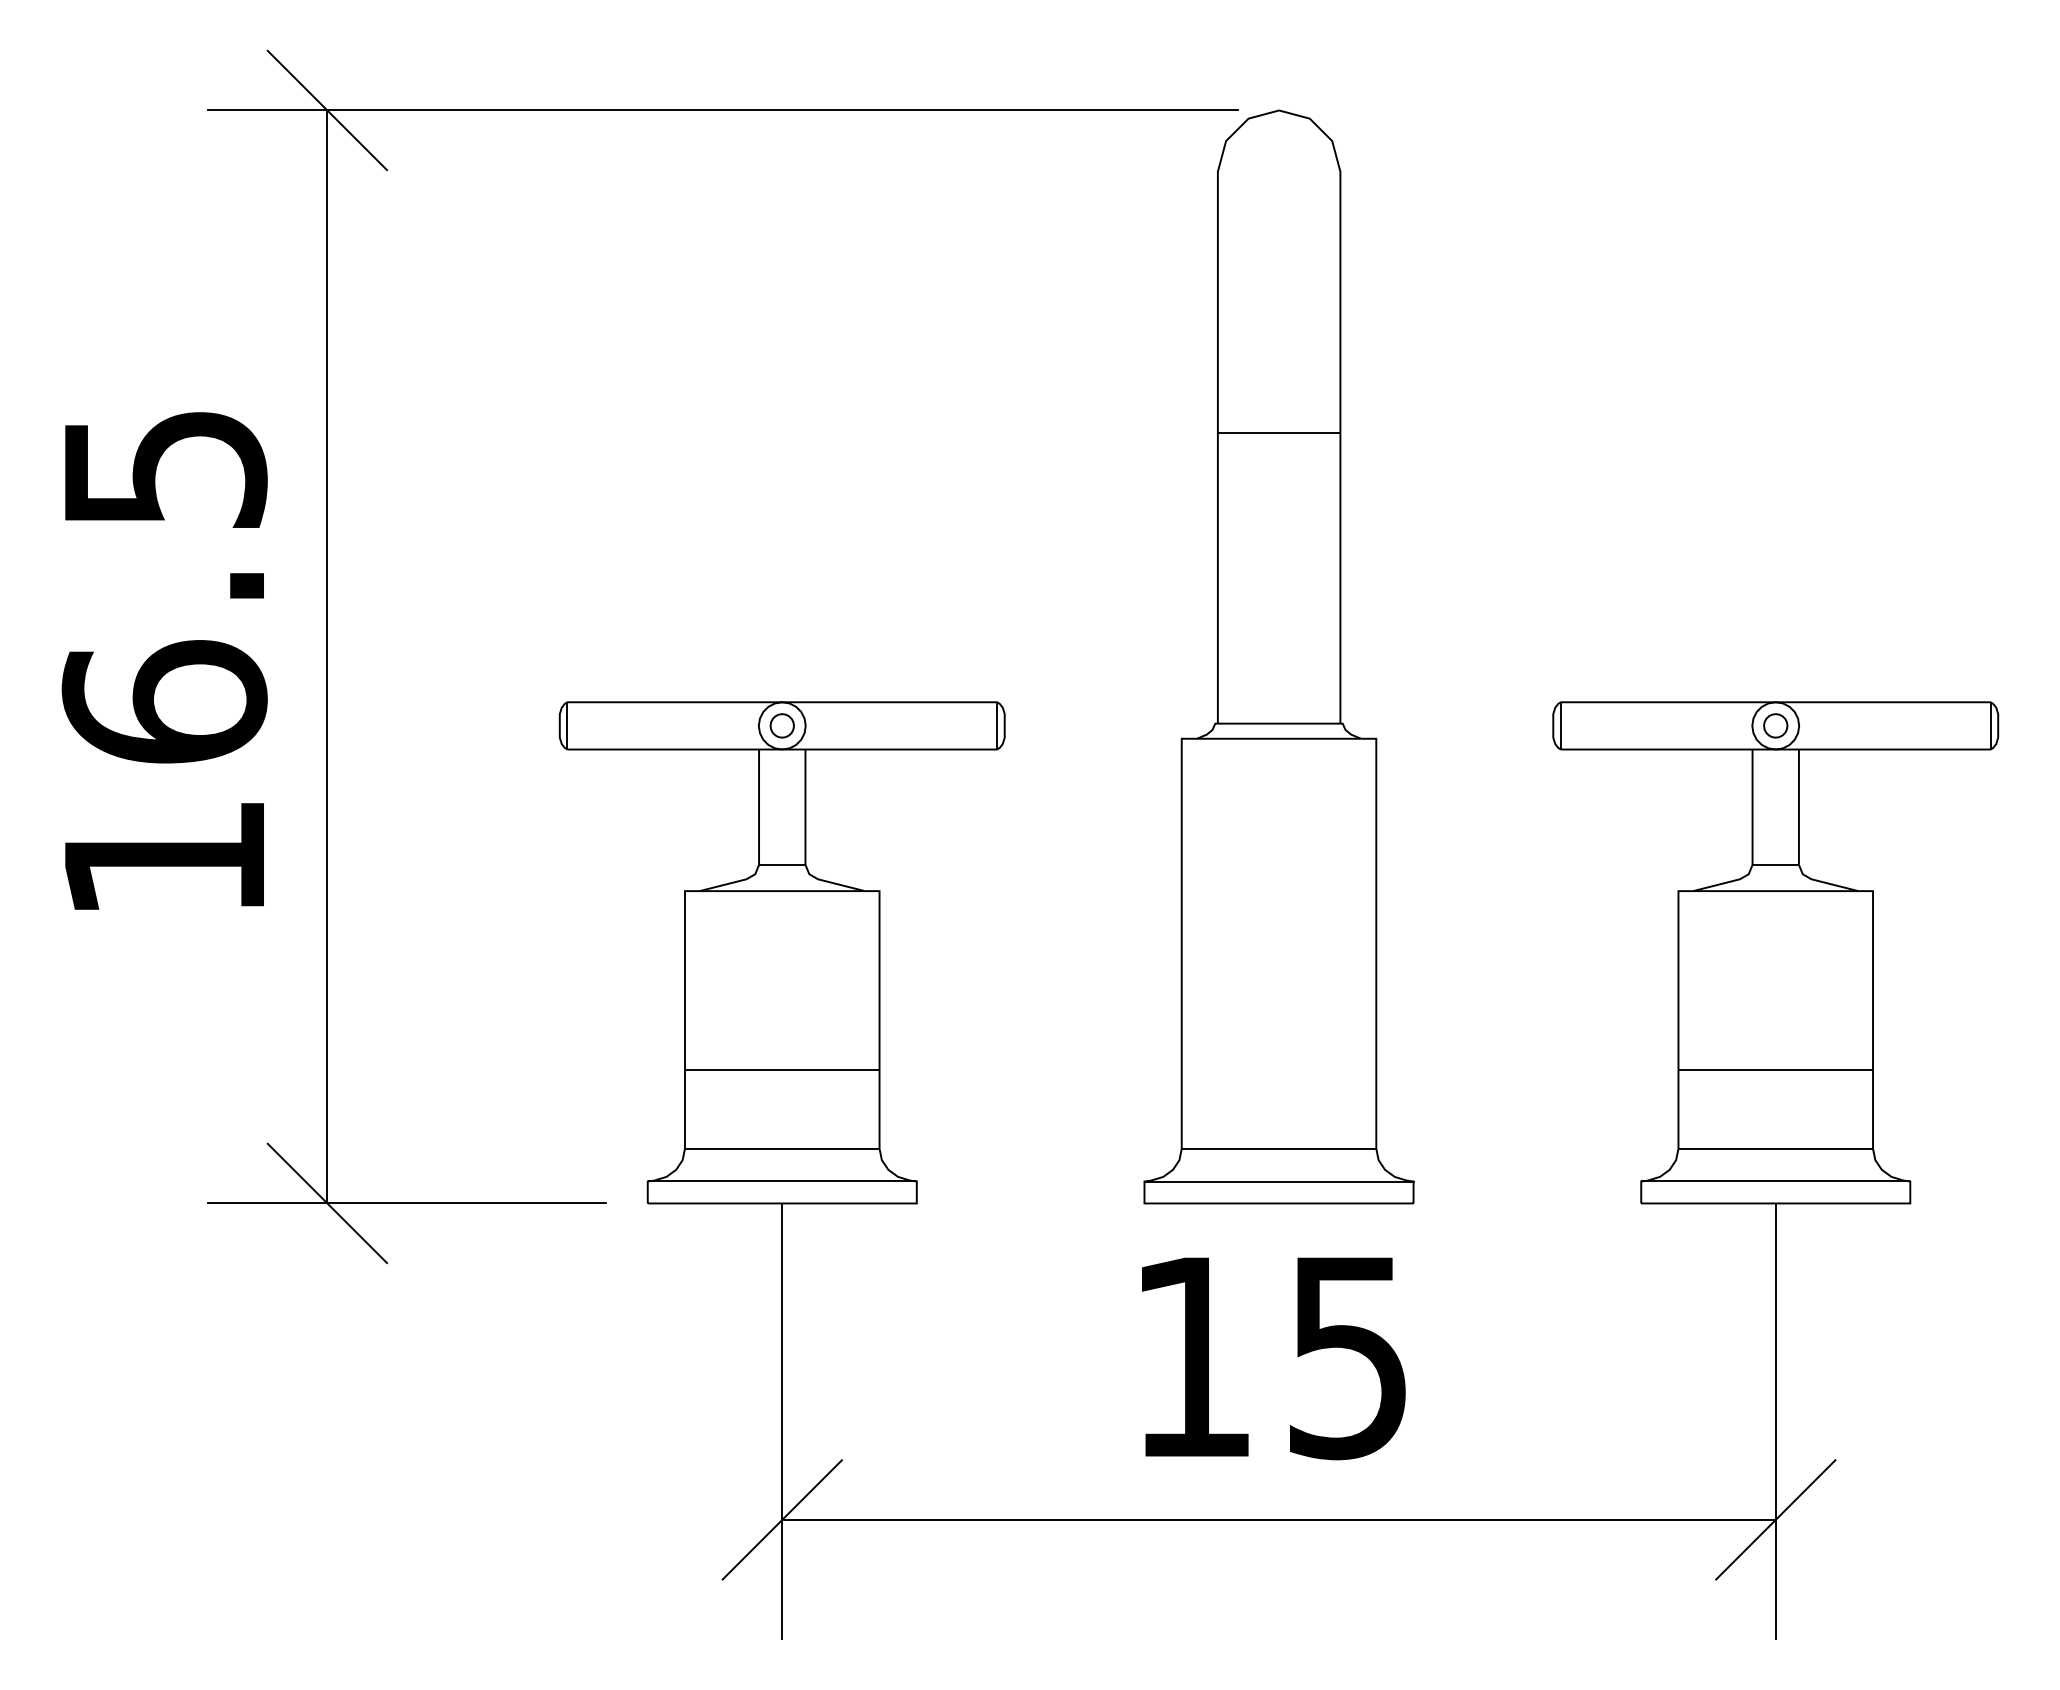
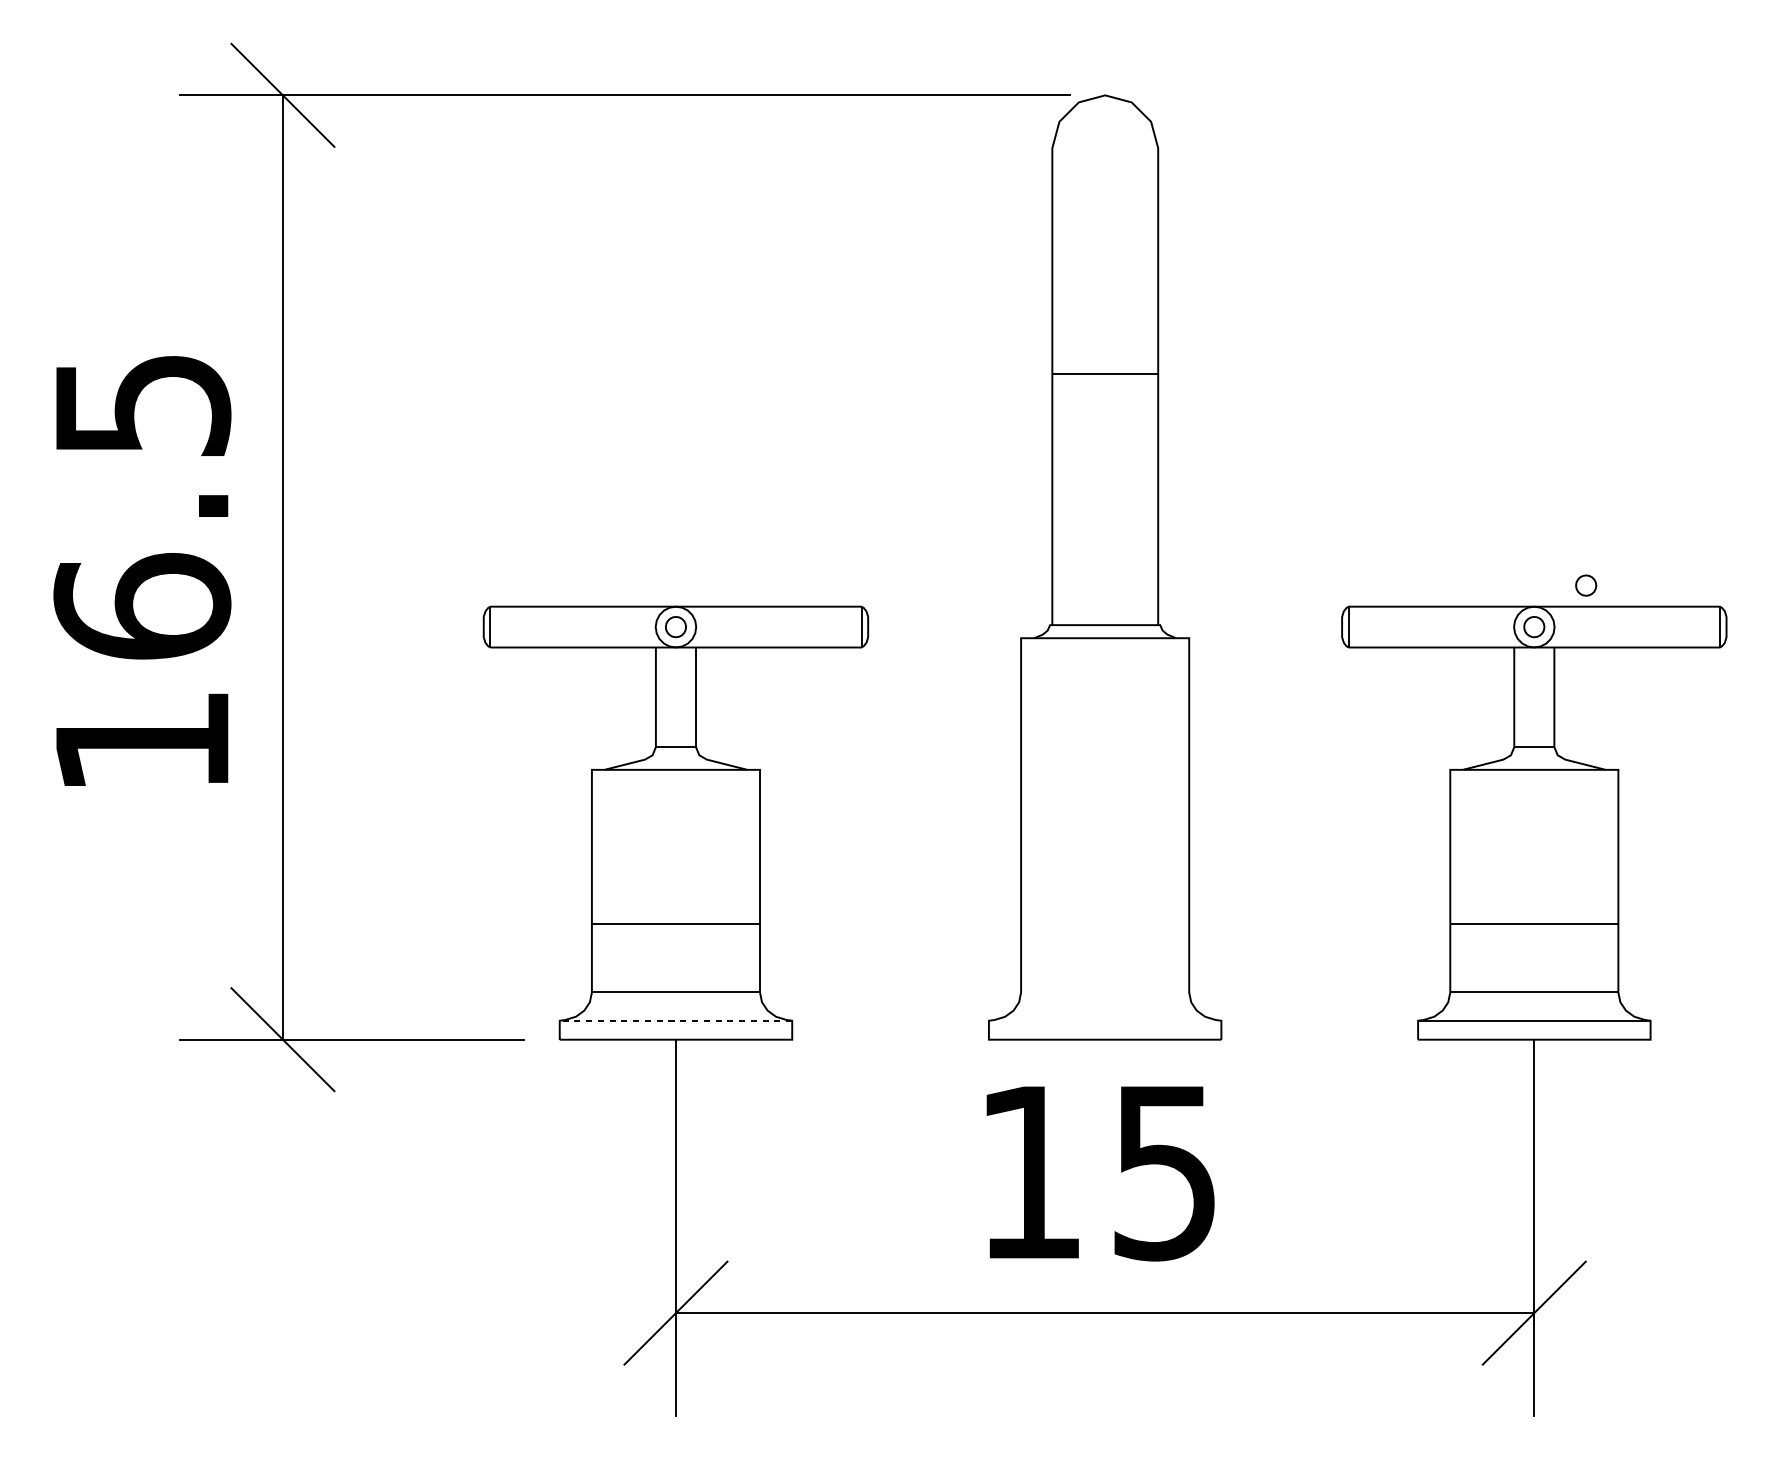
part: (1835, 677) -> (1585, 585), added
line: (1278, 1148) -> (1104, 992), removed
line: (782, 1181) -> (676, 1020), solid -> dashed
line: (1278, 1181) -> (1104, 1020), removed

